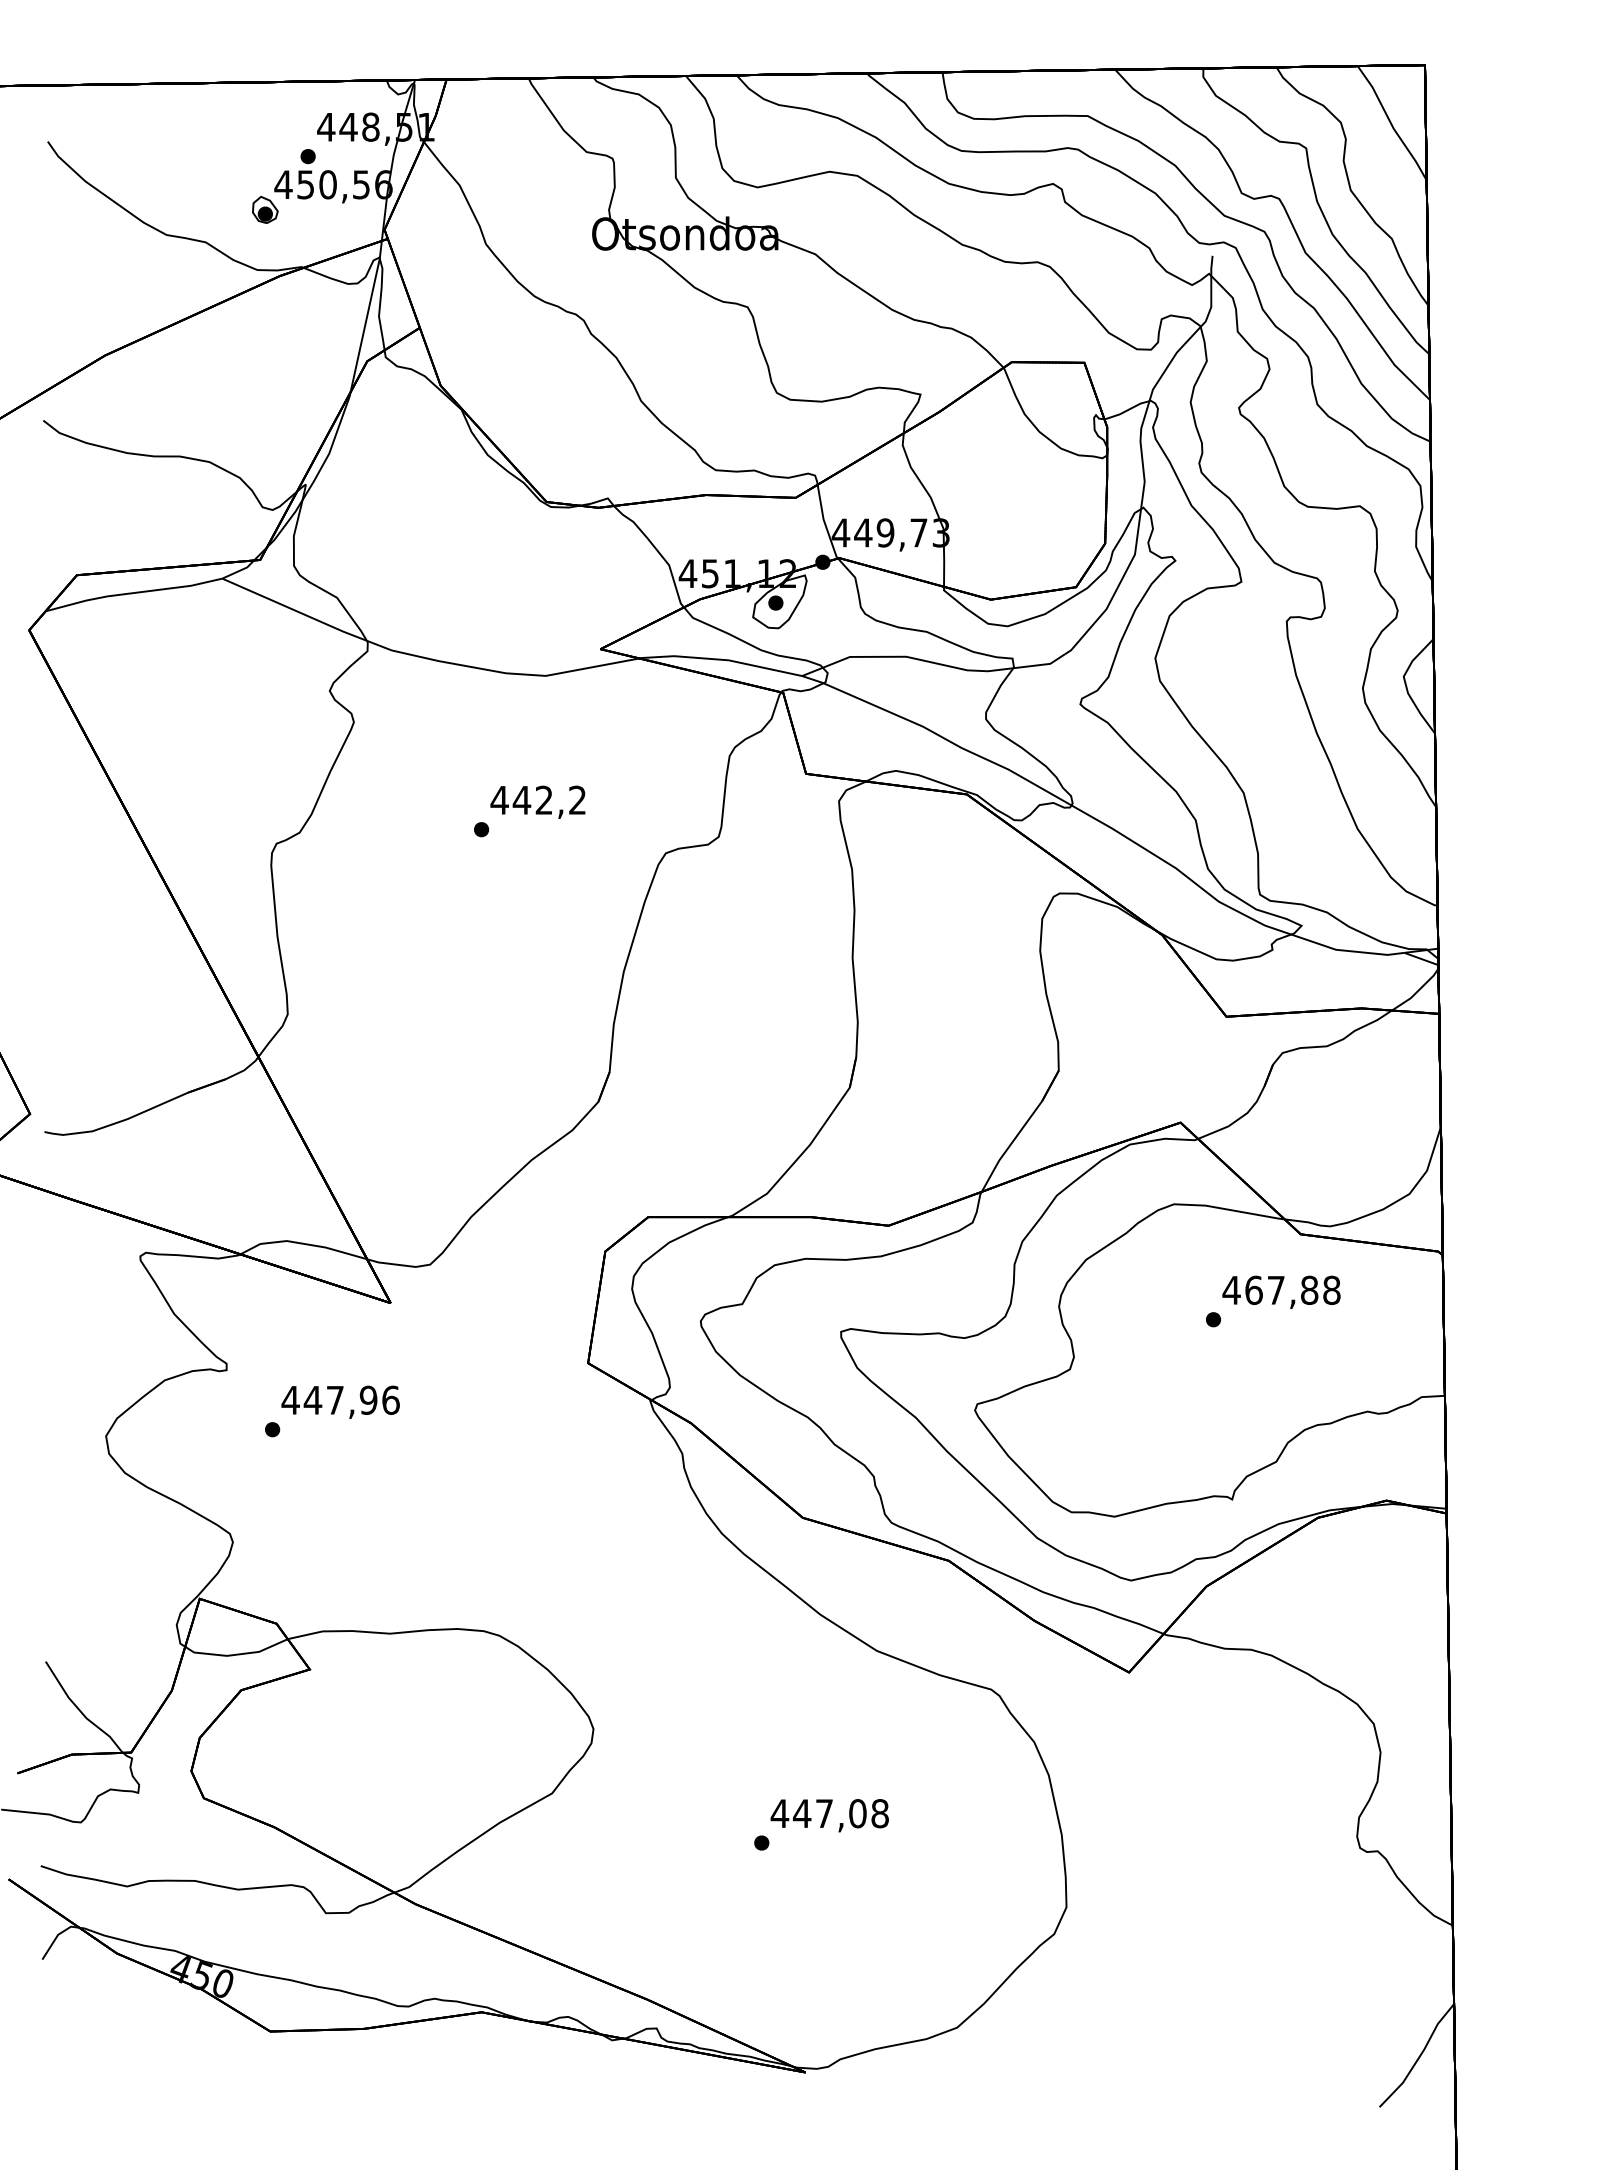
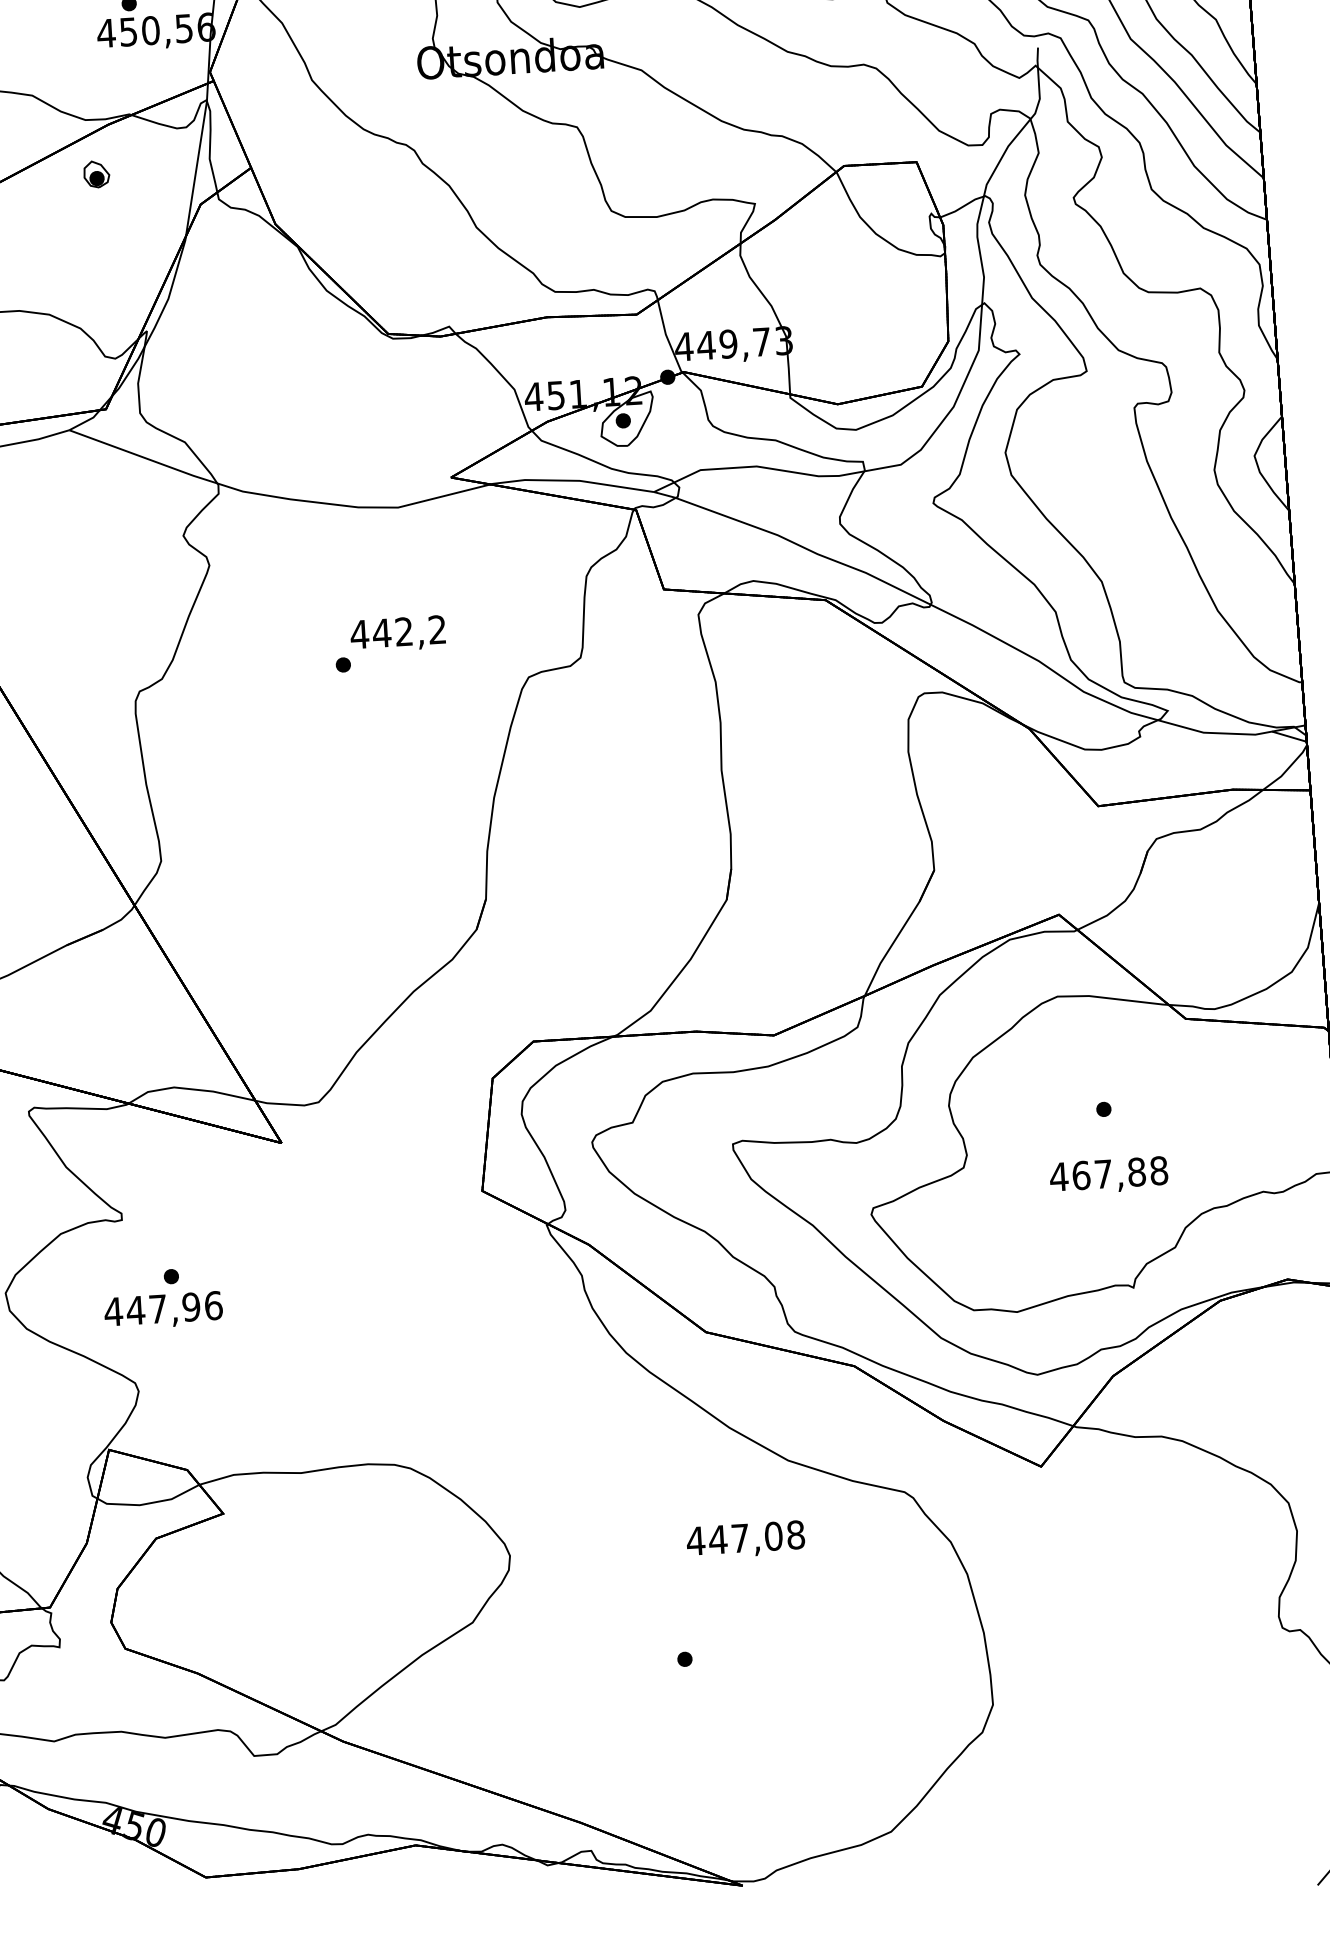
part: (265, 209) -> (96, 173), moved
text: (1281, 1291) -> (1108, 1175), moved
text: (340, 1401) -> (163, 1309), moved
text: (829, 1815) -> (745, 1539), moved

